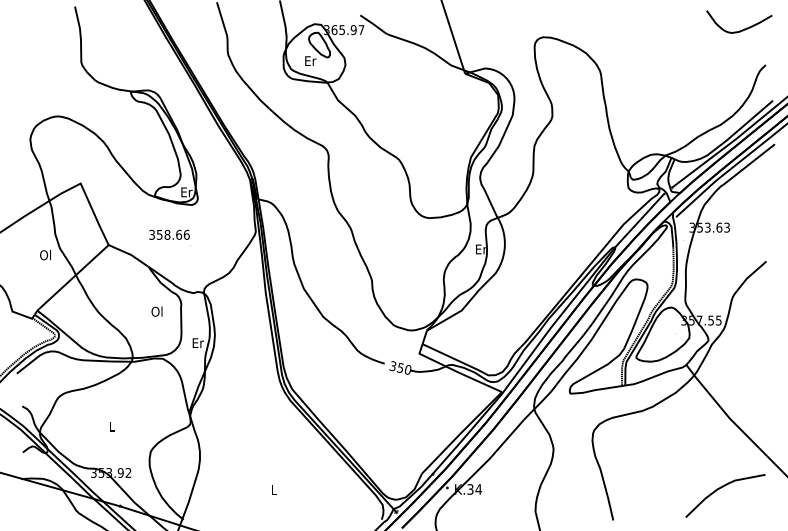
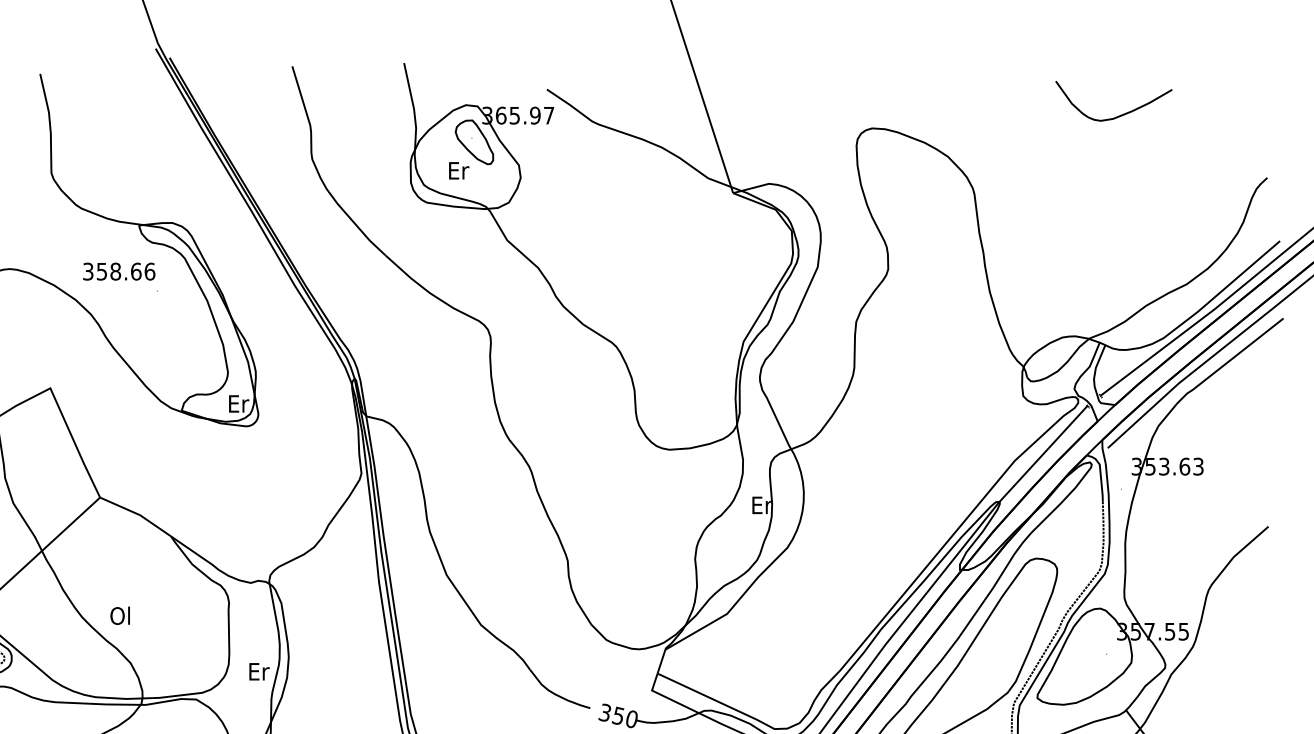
curve: (741, 29) -> (1117, 114), moved
text: (169, 237) -> (119, 276), moved
text: (156, 311) -> (119, 615), moved

